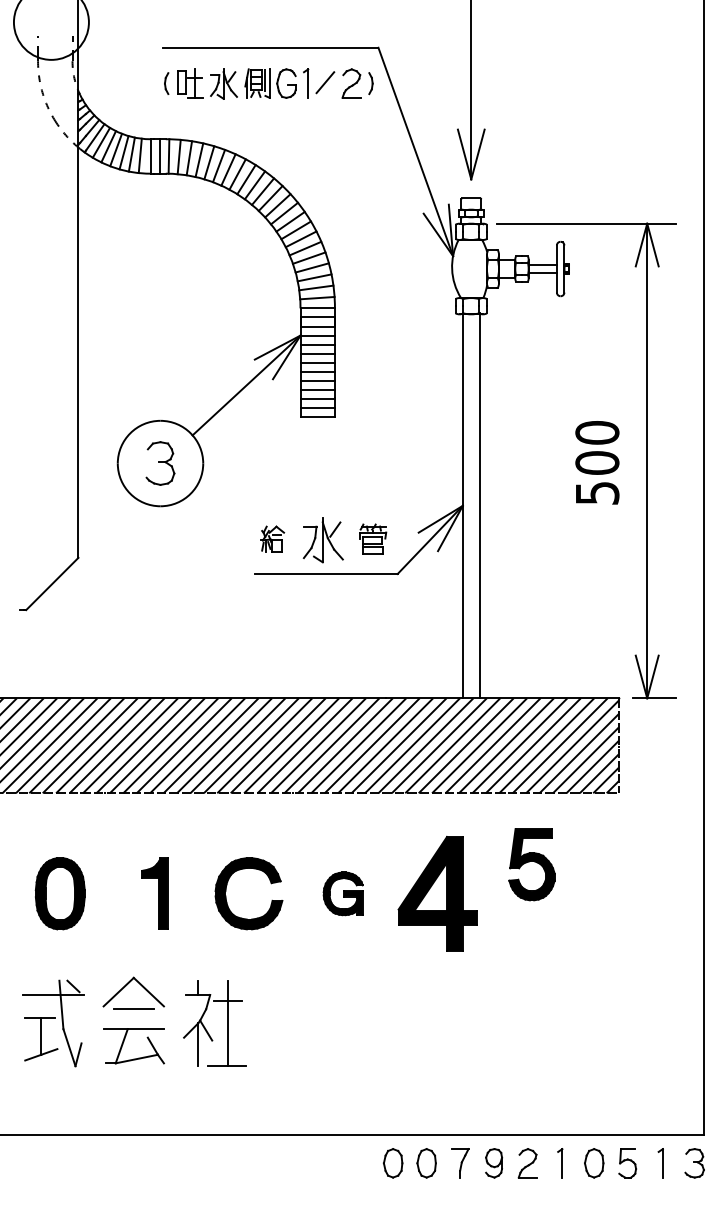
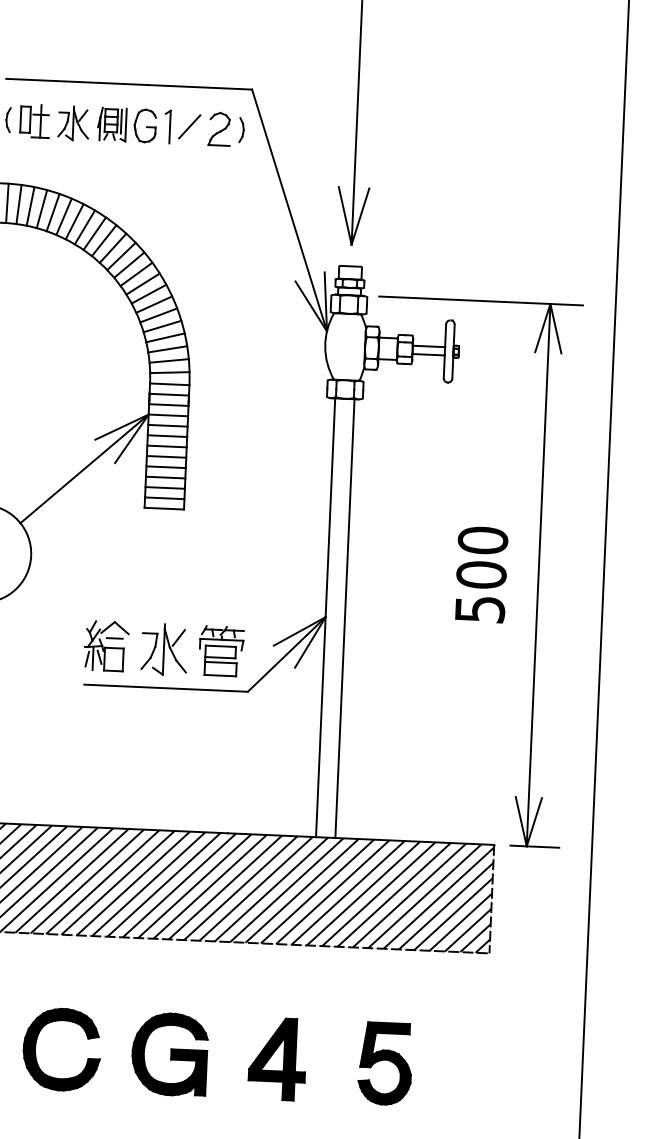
part: (272, 539) -> (106, 646), size x1.67
part: (372, 539) -> (220, 651), size x1.43
part: (531, 864) -> (384, 1063), moved
part: (342, 893) -> (168, 1054), size x1.67
part: (437, 893) -> (277, 1058), size x0.62

